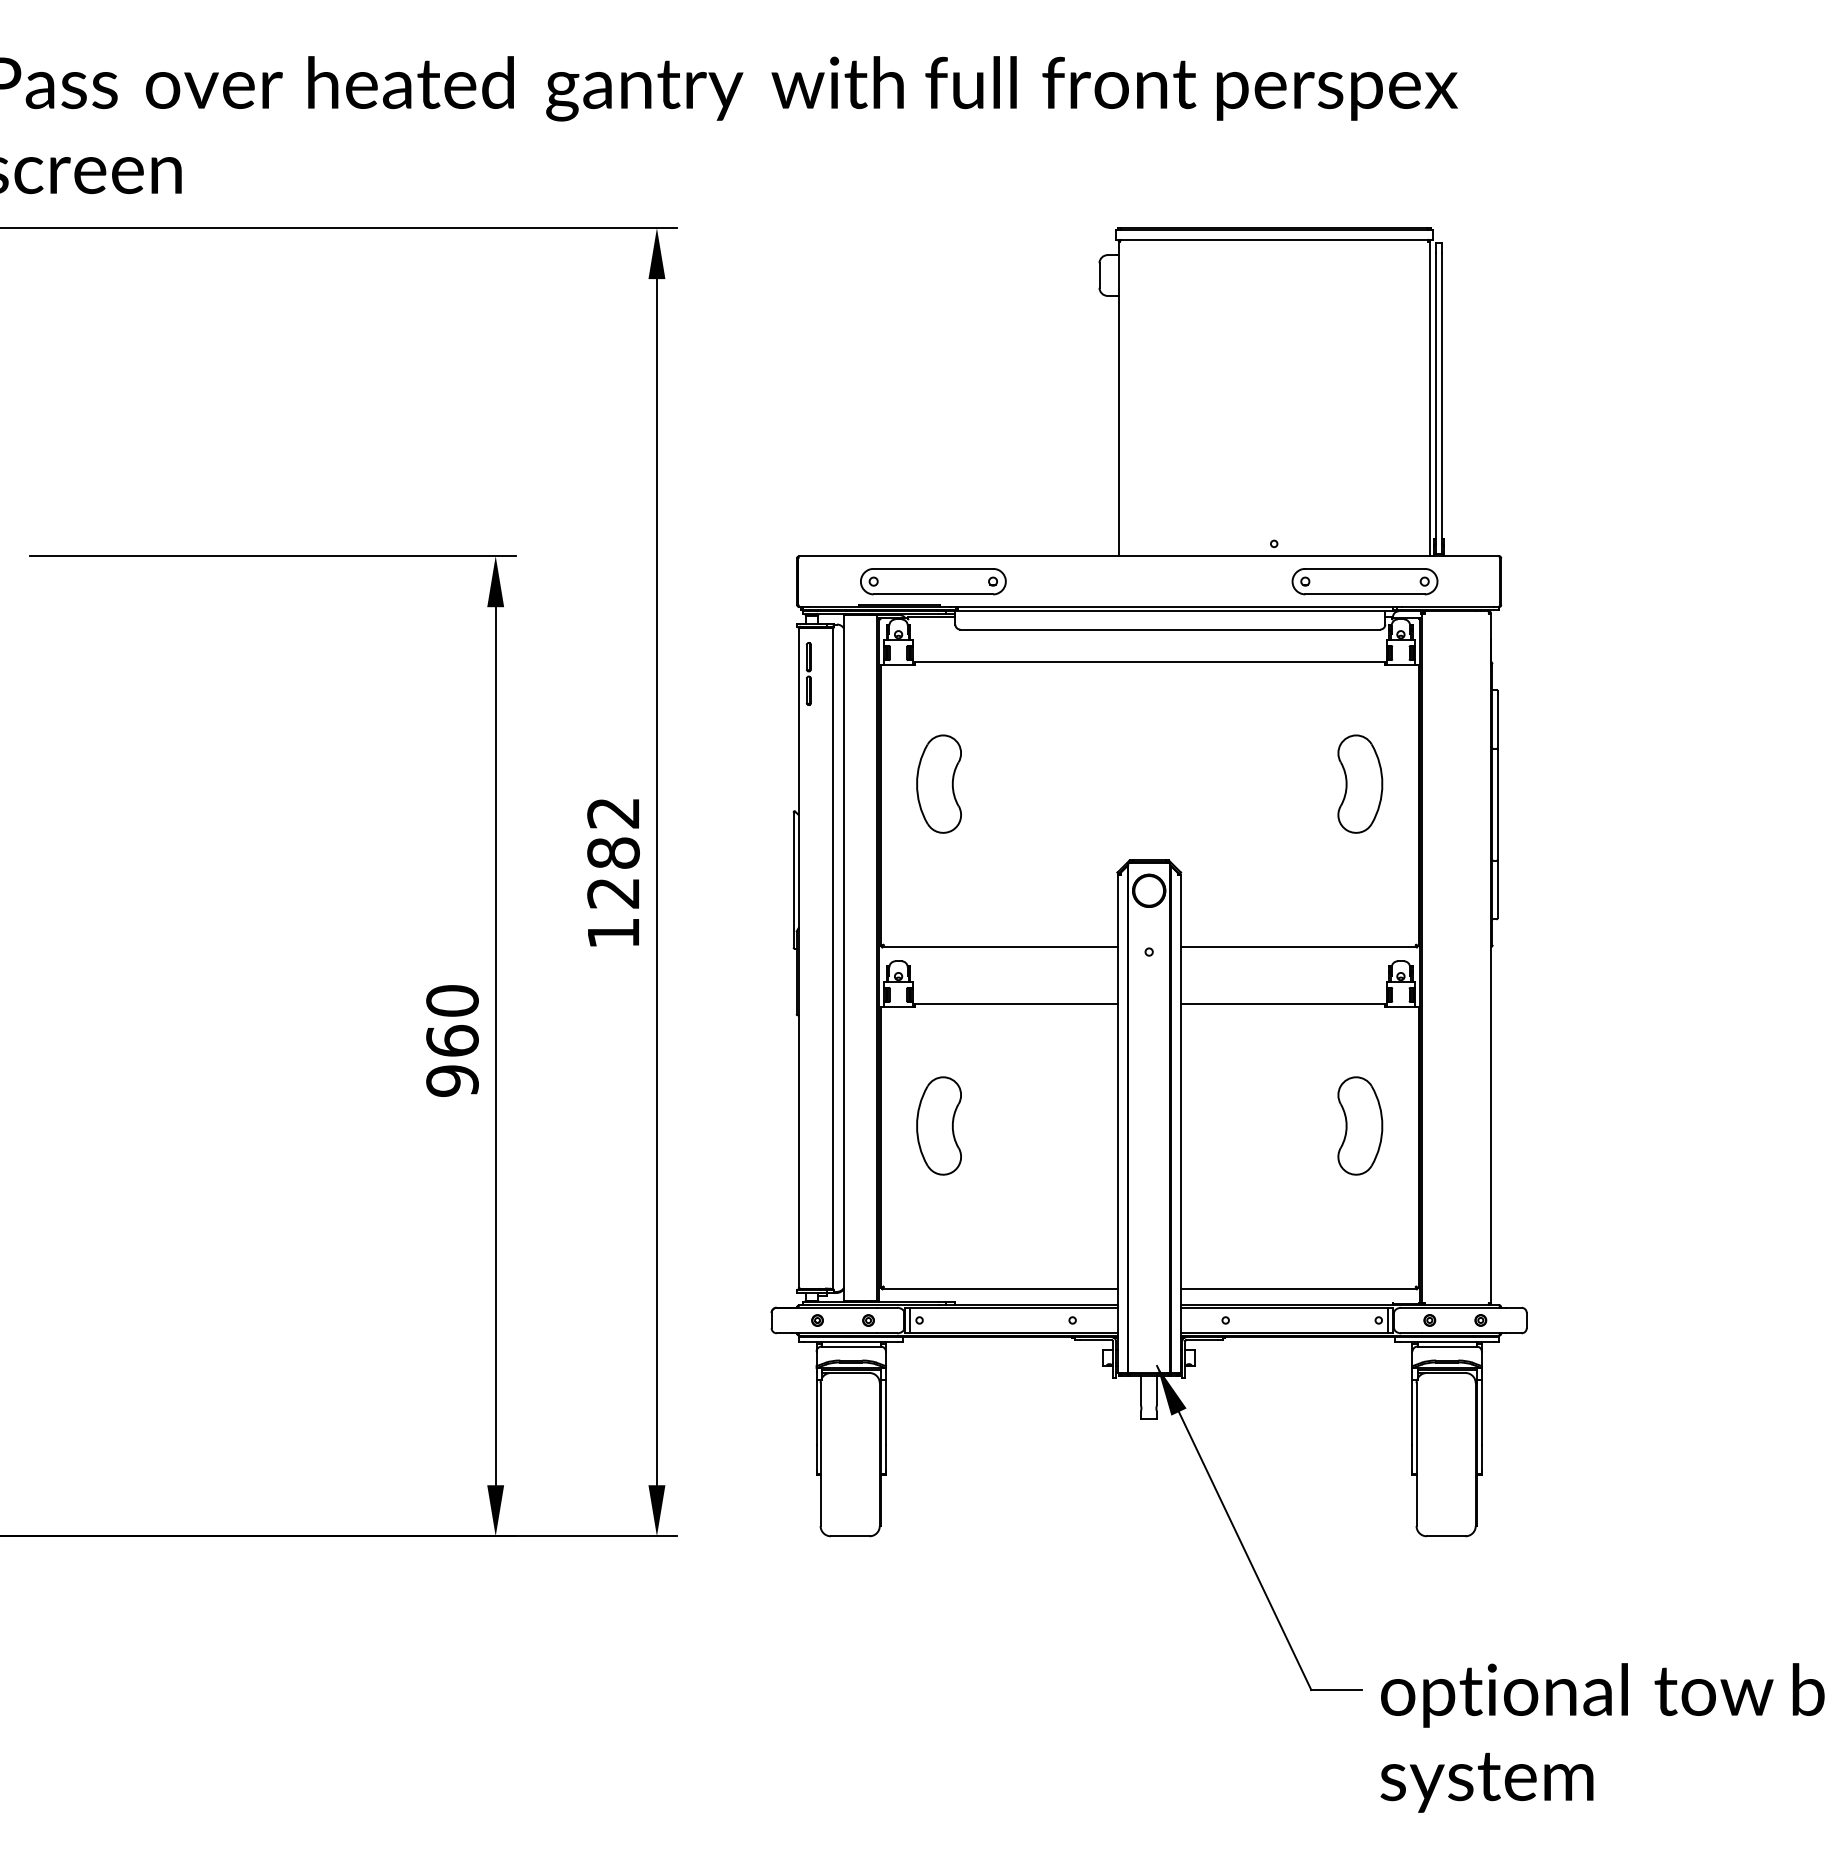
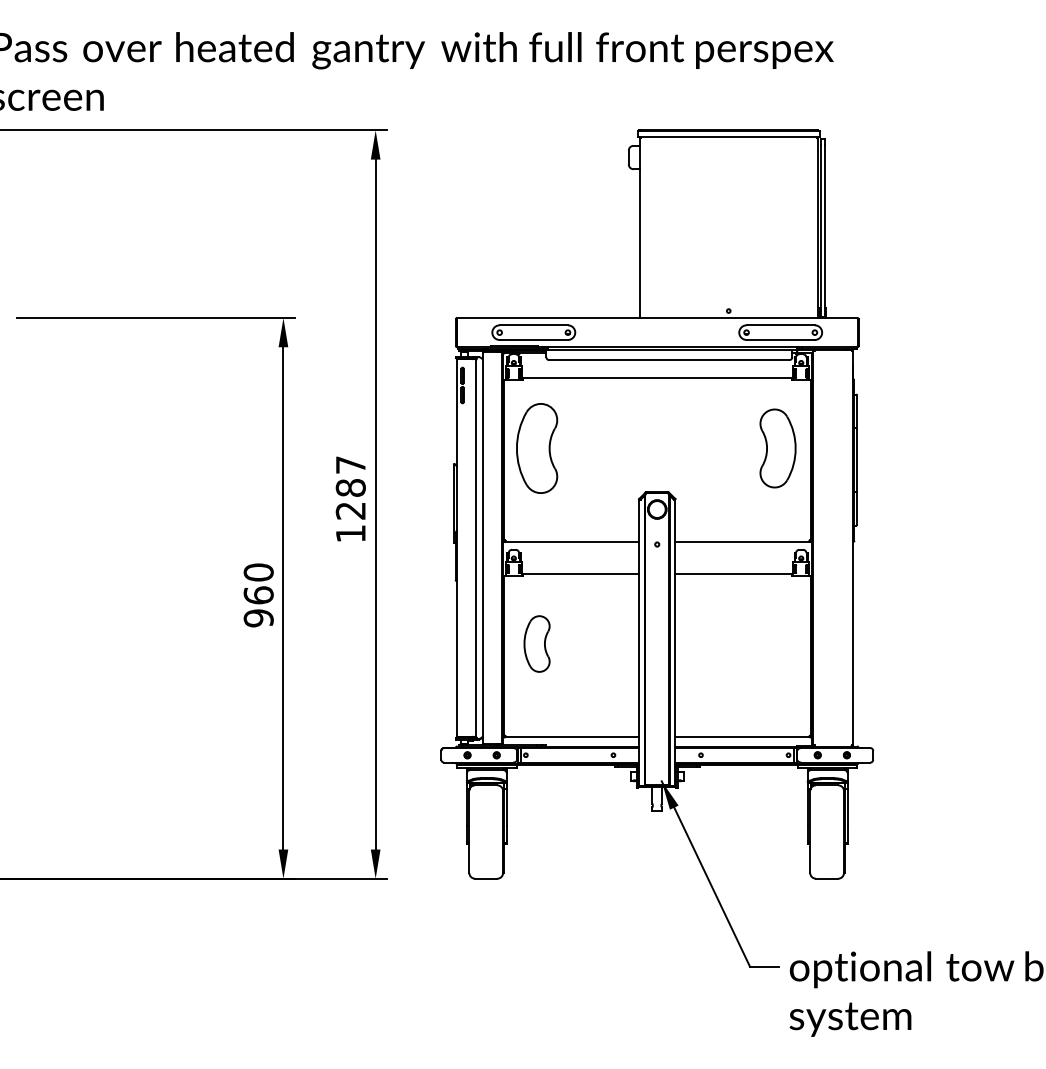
part: (938, 784) -> (536, 448), size x1.6
part: (1359, 784) -> (777, 448), size x1.4
text: (612, 812) -> (350, 464), 1282 -> 1287
part: (1359, 1125) -> (777, 643), removed

